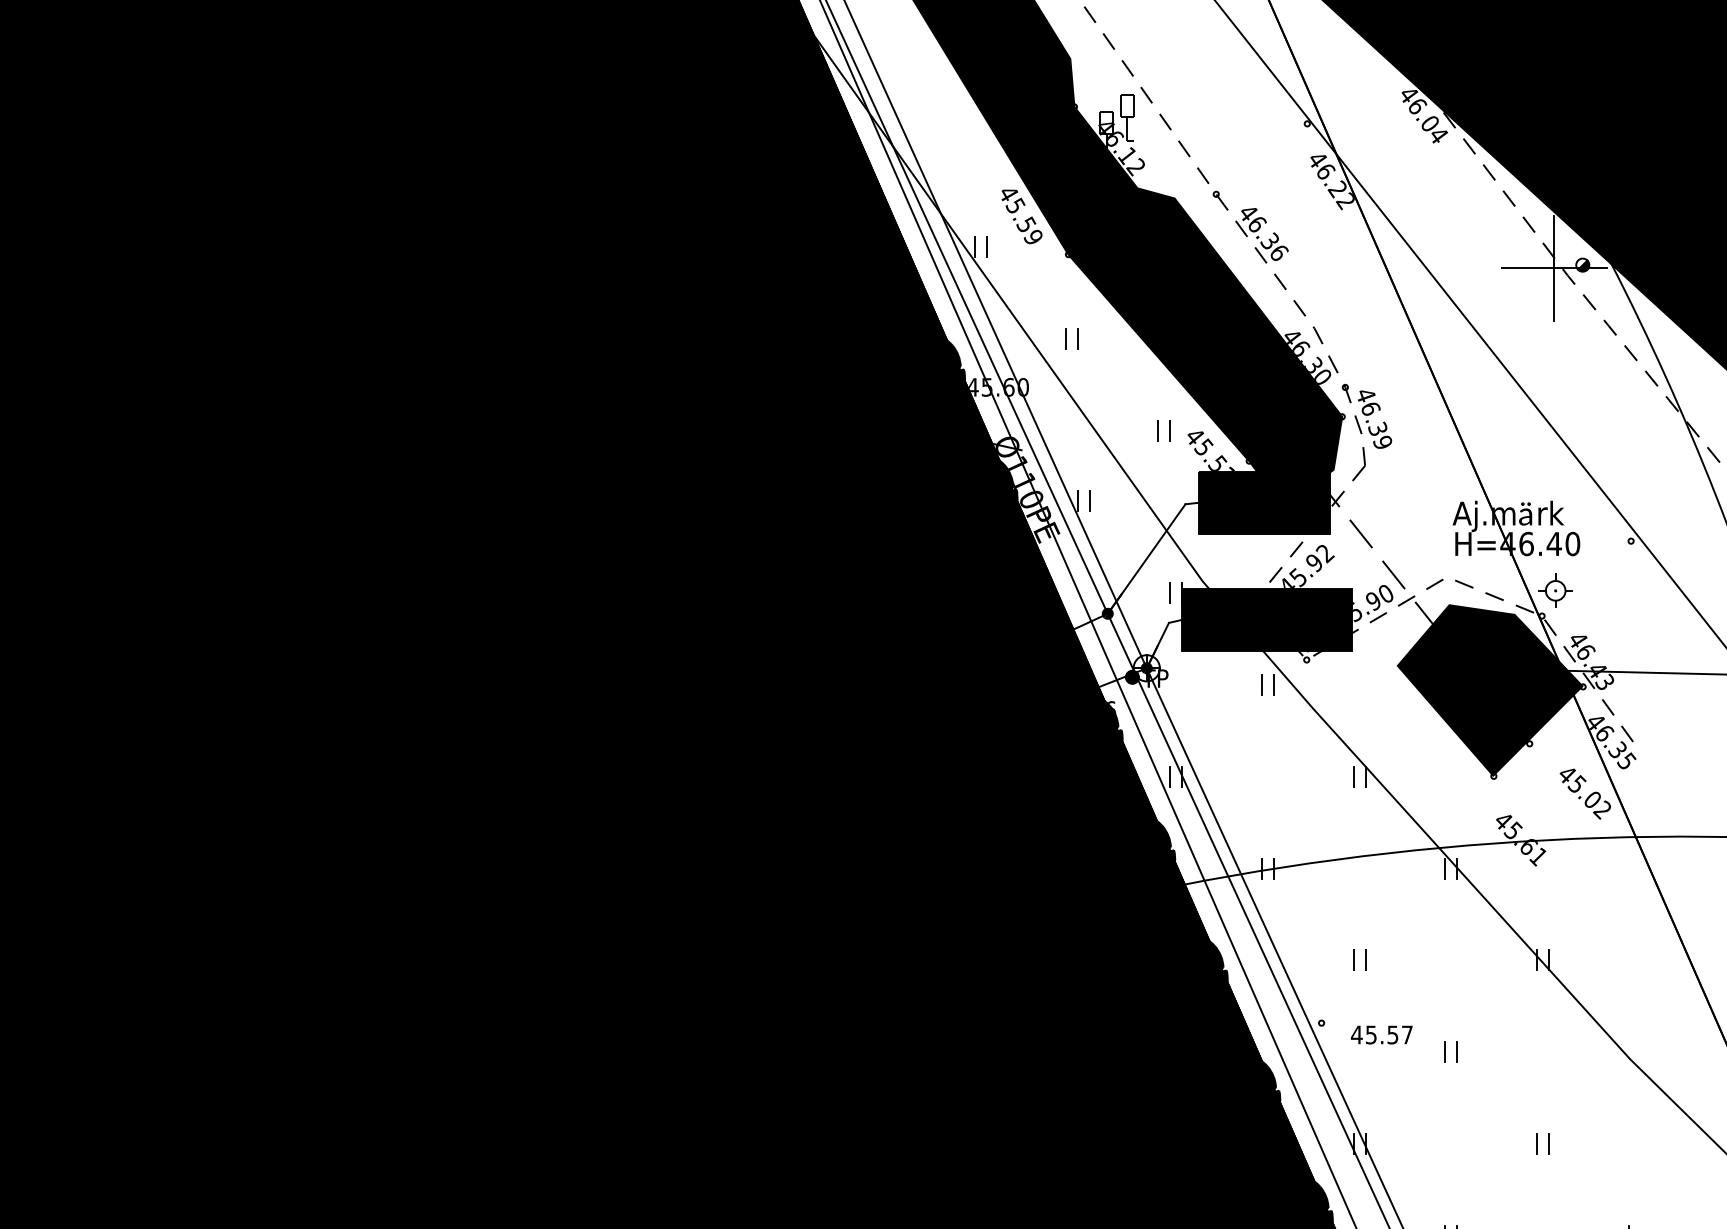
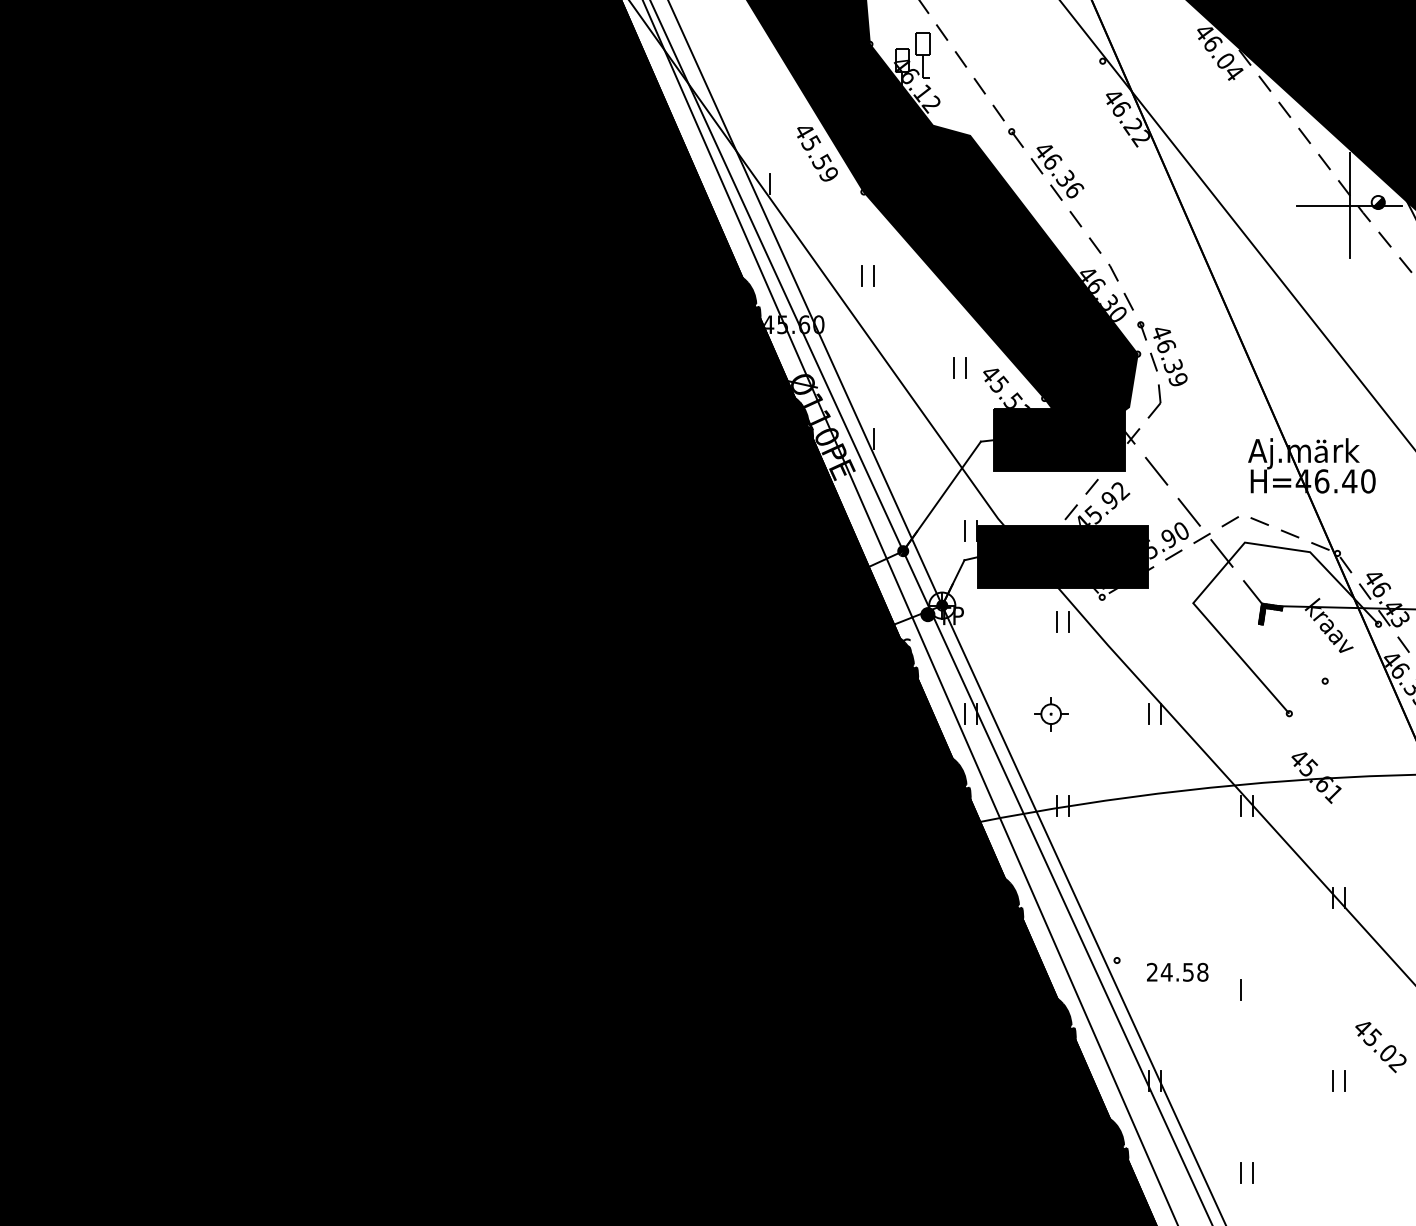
line: (986, 246) -> (781, 183), removed
line: (1089, 500) -> (884, 437), removed
part: (1555, 590) -> (1050, 713), moved
fill: (1490, 690) -> (1285, 627), removed
text: (1584, 793) -> (1379, 1046), moved
line: (1353, 959) -> (1148, 896), removed
line: (1365, 959) -> (1160, 896), removed
text: (1381, 1034) -> (1176, 971), 45.57 -> 24.58
line: (1456, 1051) -> (1251, 988), removed

